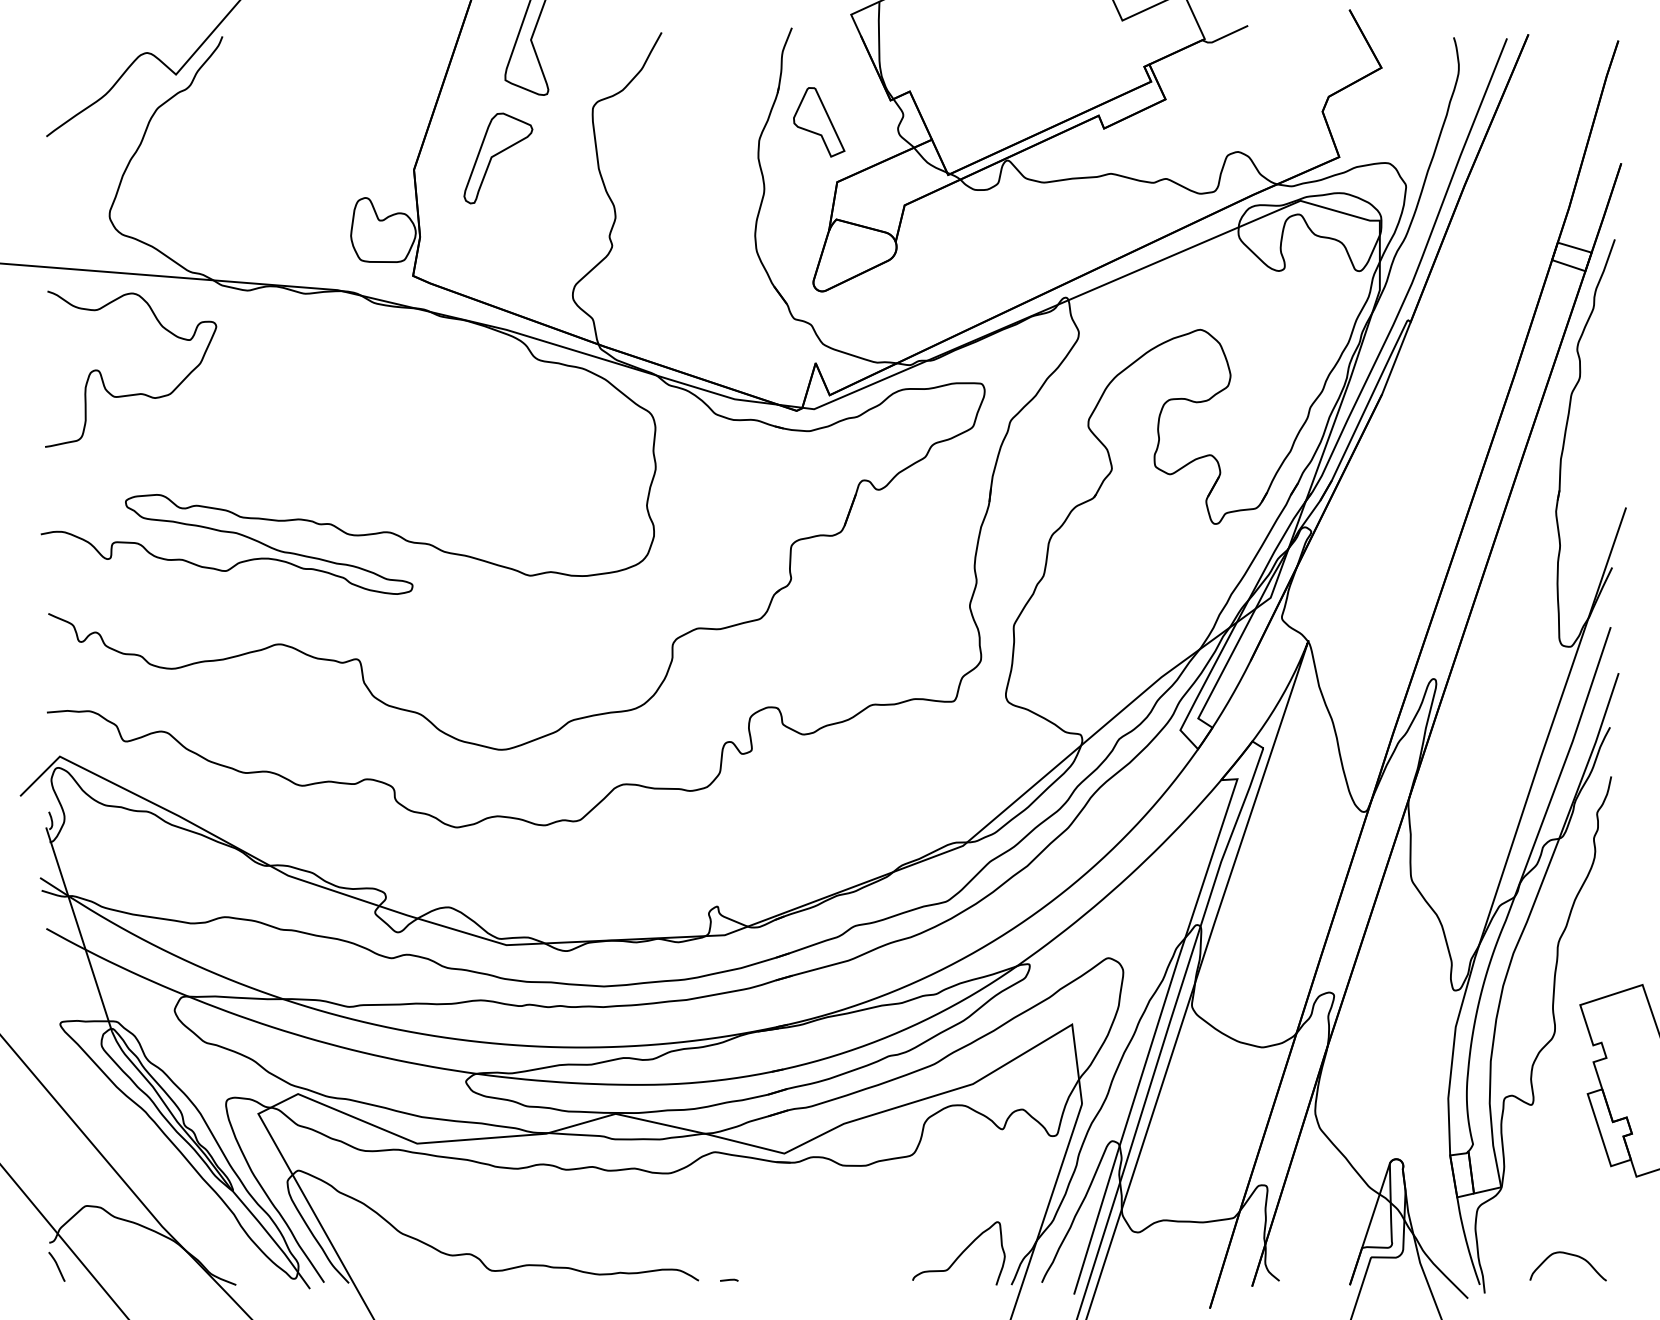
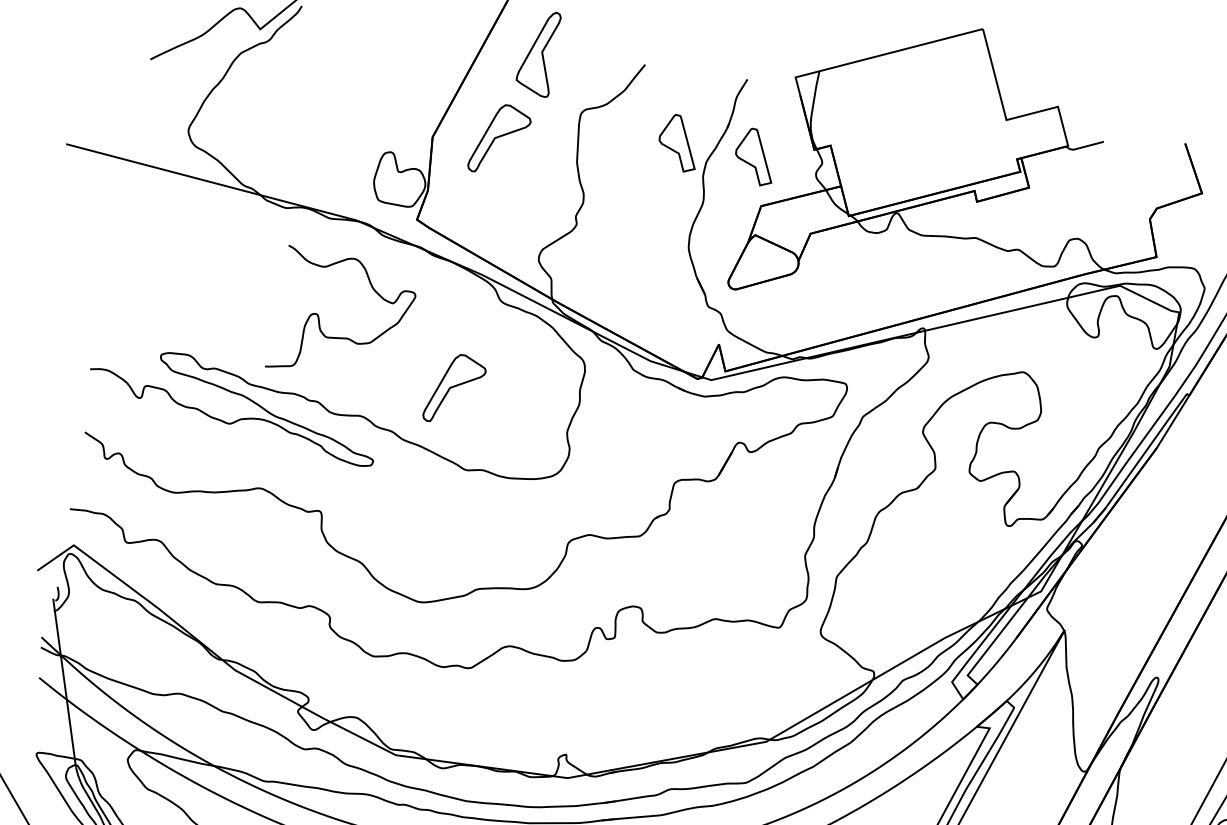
part: (721, 122) -> (679, 143), added
curve: (134, 393) -> (342, 337), moved
part: (498, 478) -> (455, 389), added

